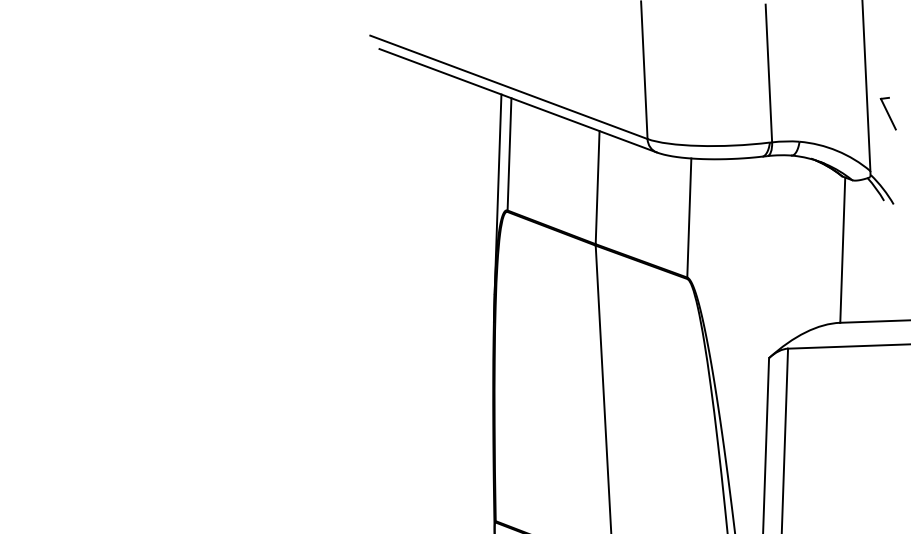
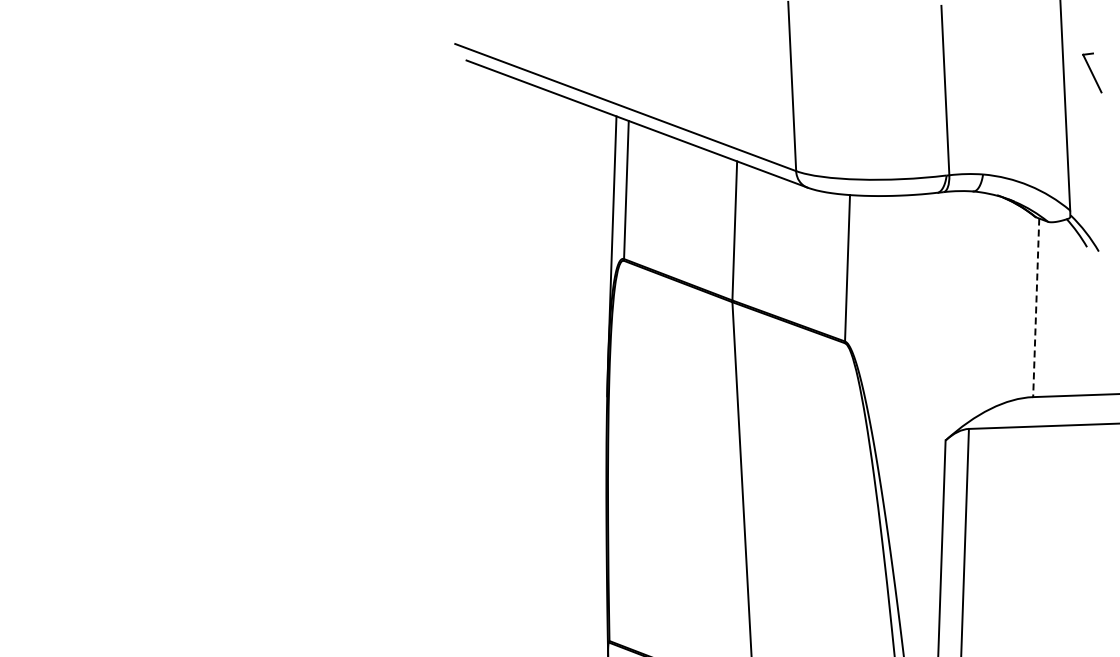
part: (888, 113) -> (1092, 72), moved
line: (842, 250) -> (1036, 308), solid -> dashed

